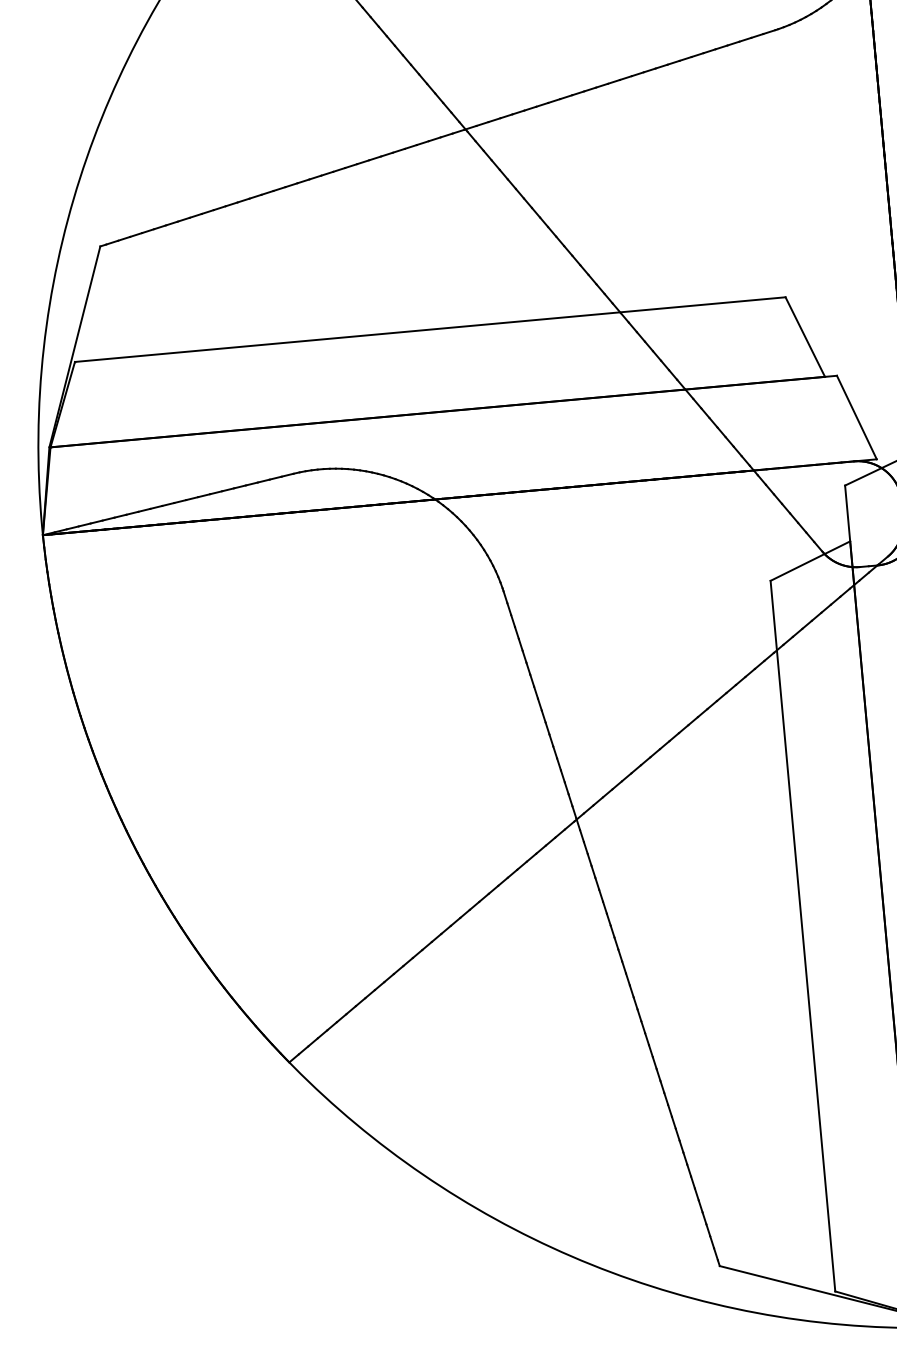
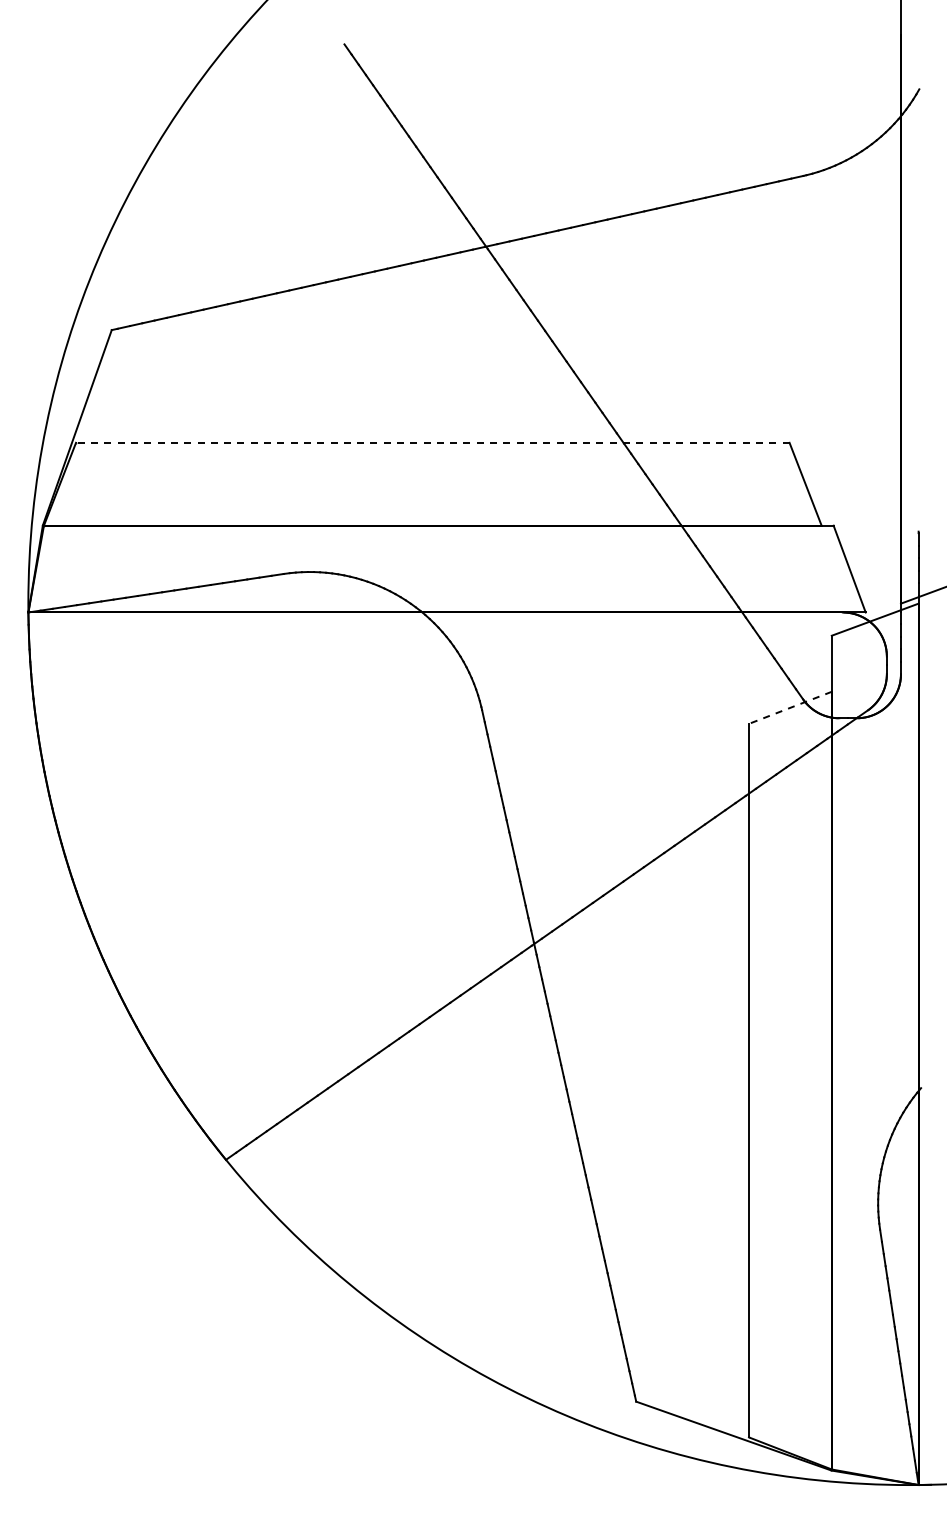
line: (429, 329) -> (432, 442), solid -> dashed
line: (809, 561) -> (789, 708), solid -> dashed

